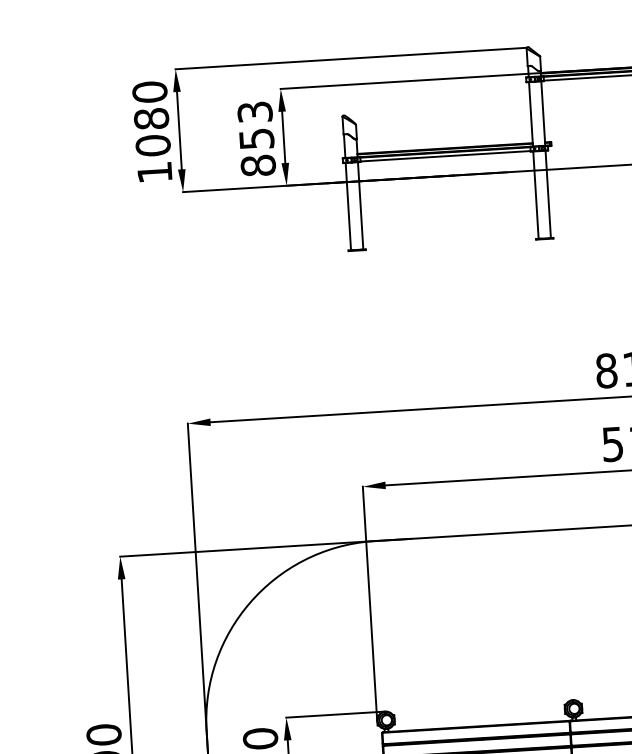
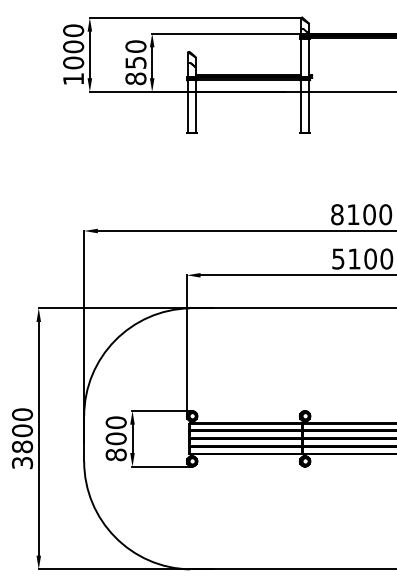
text: (254, 112) -> (135, 46), 853 -> 850
text: (151, 118) -> (73, 46), 1080 -> 1000

